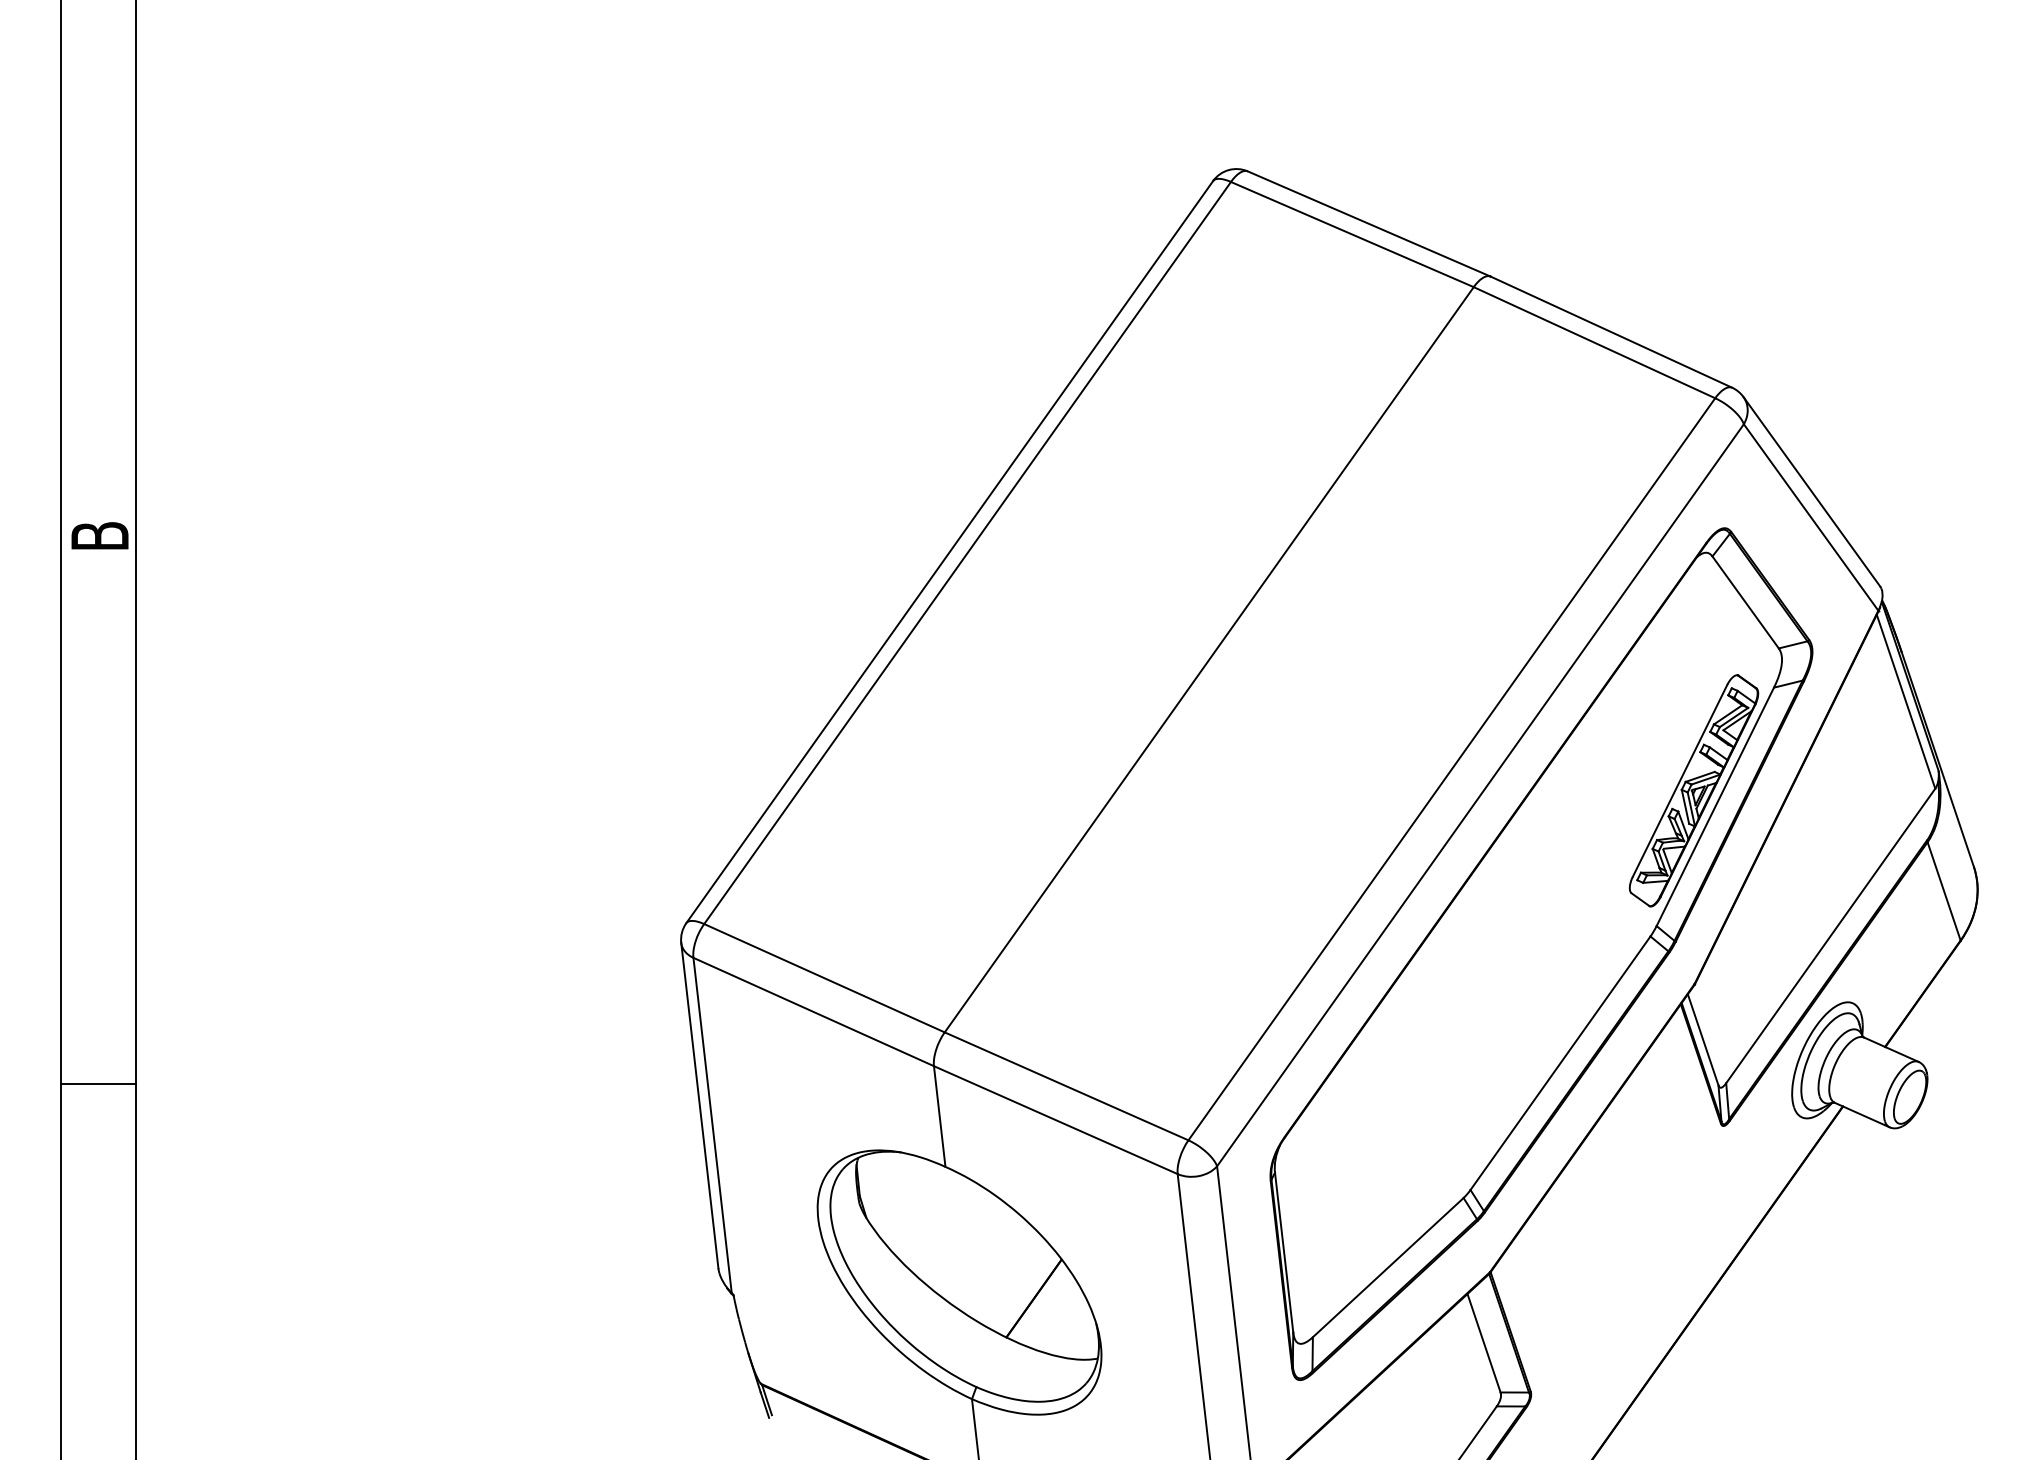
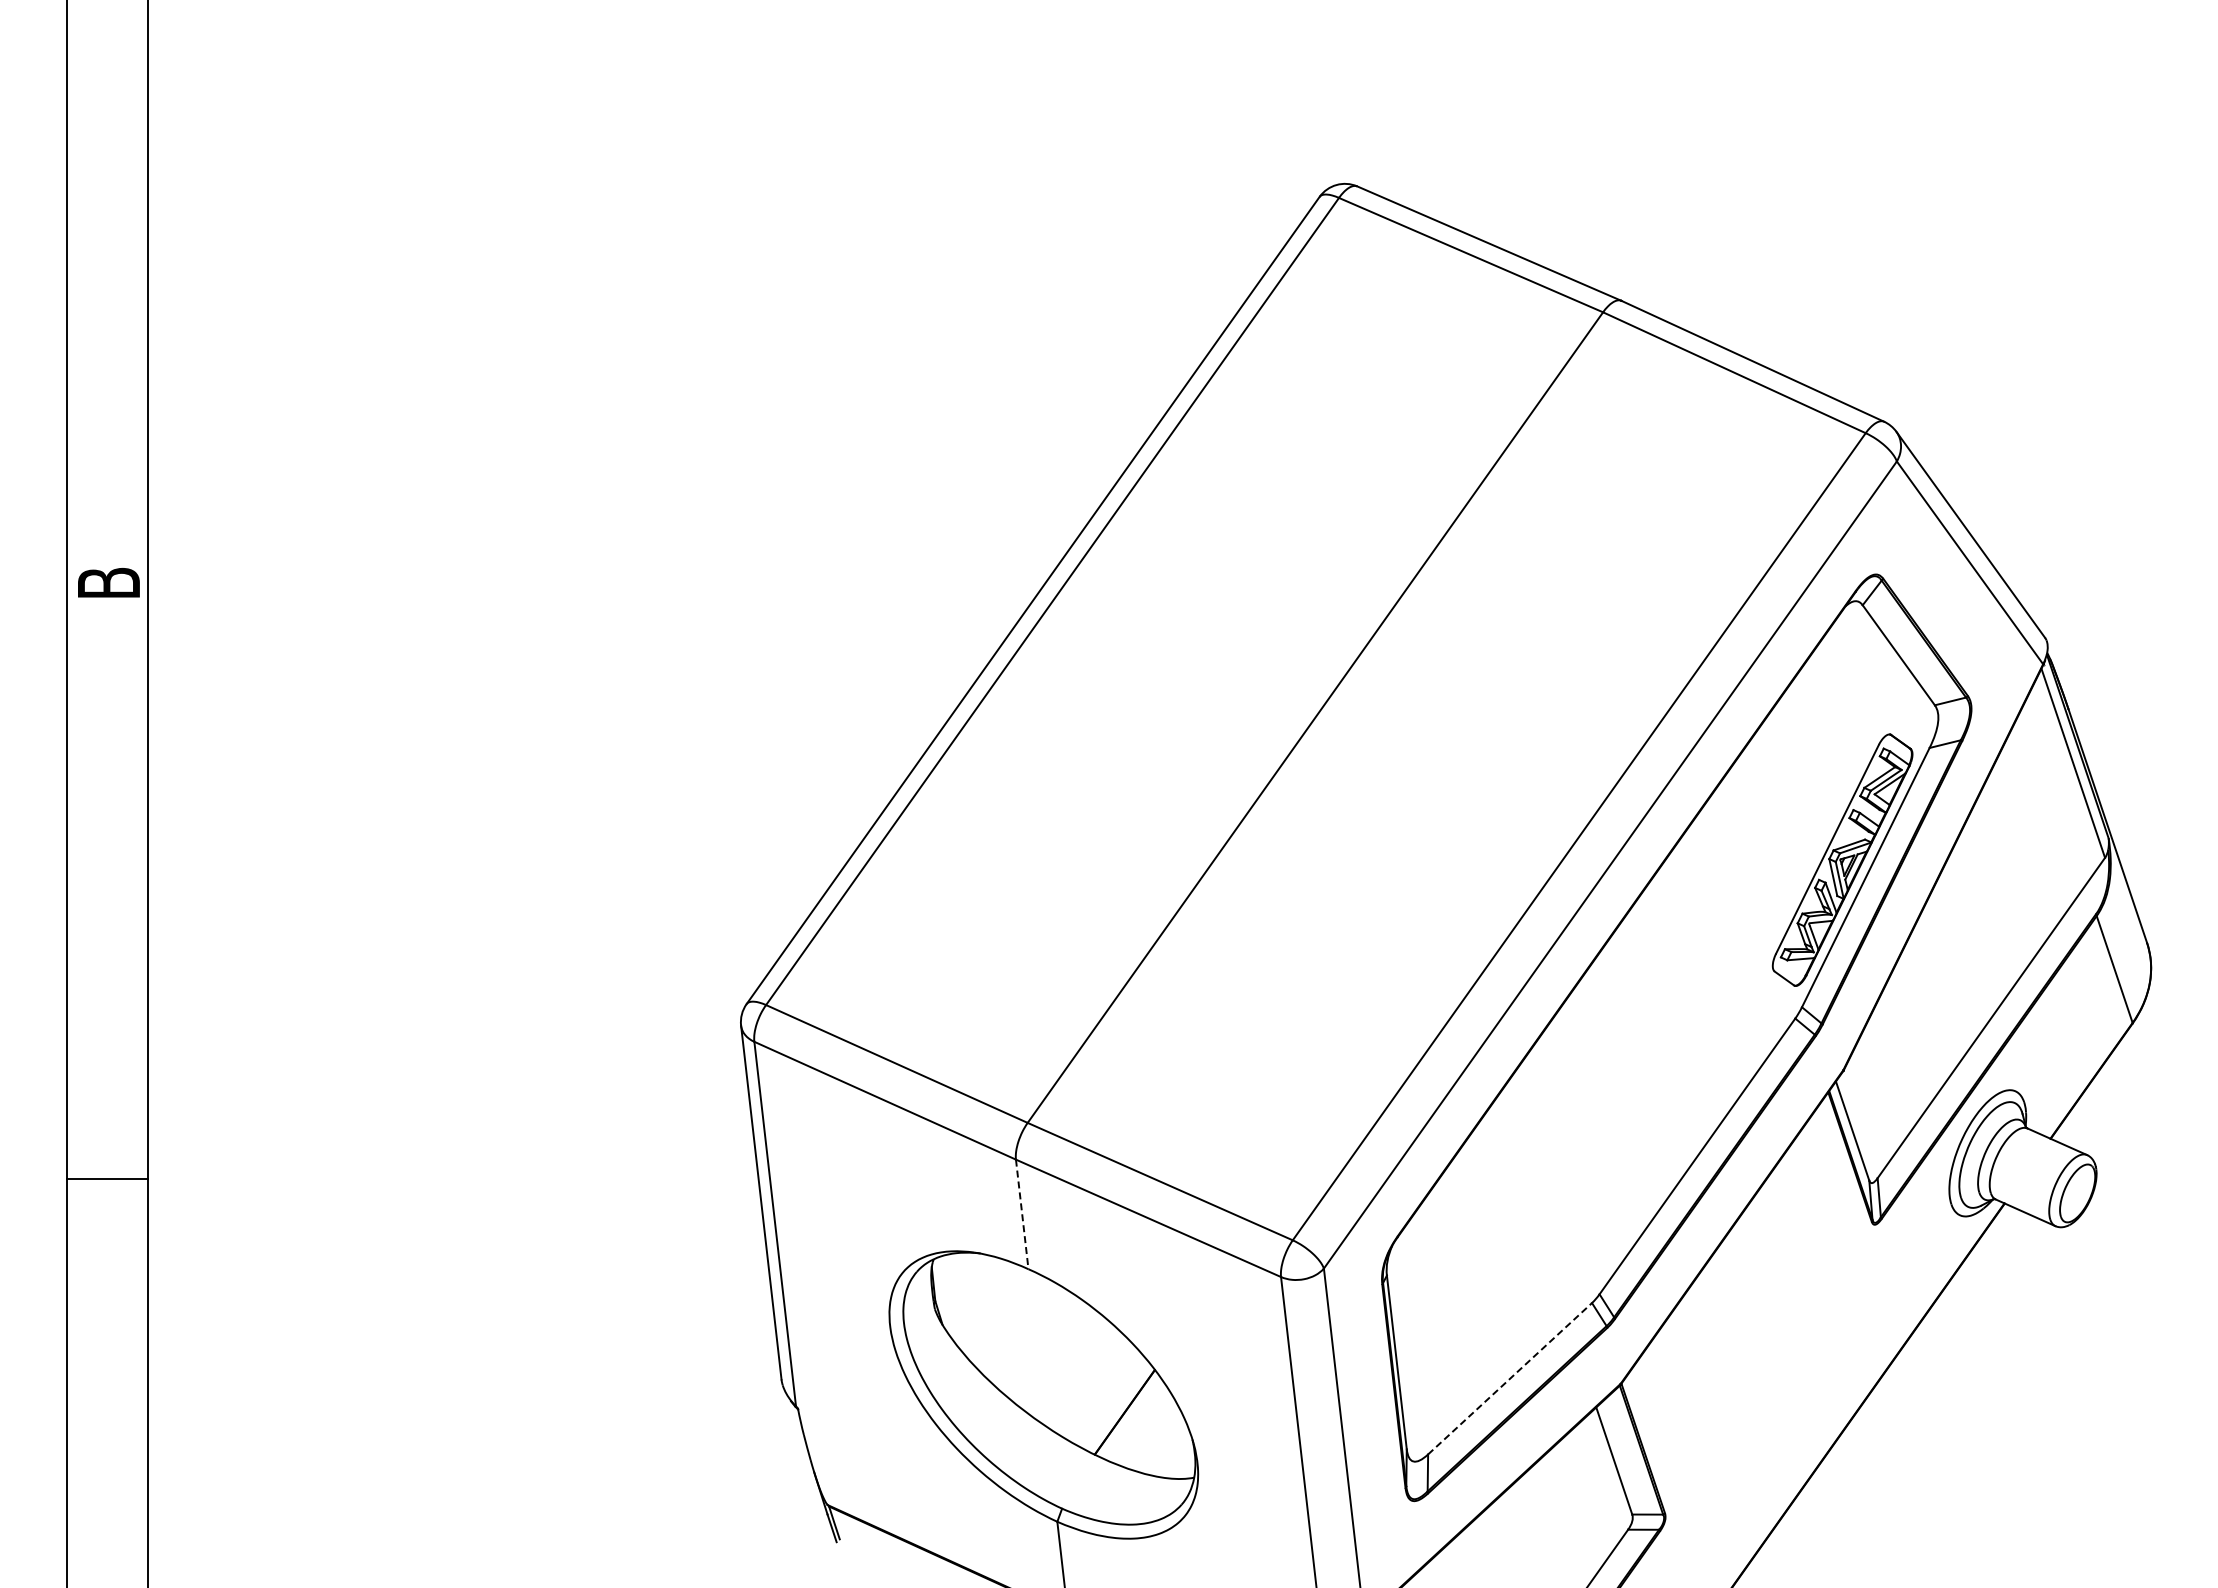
line: (939, 1116) -> (1022, 1214), solid -> dashed
line: (1388, 1267) -> (1510, 1378), solid -> dashed

